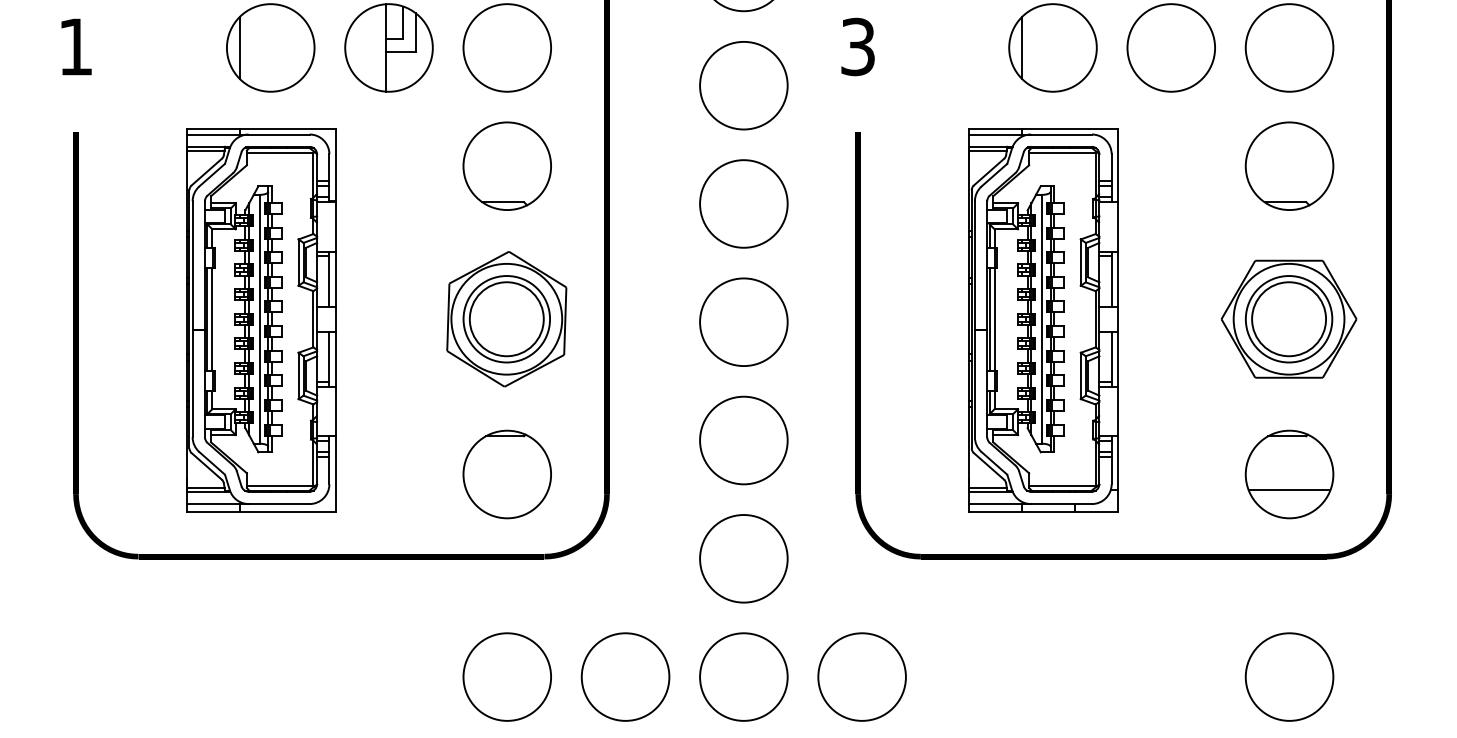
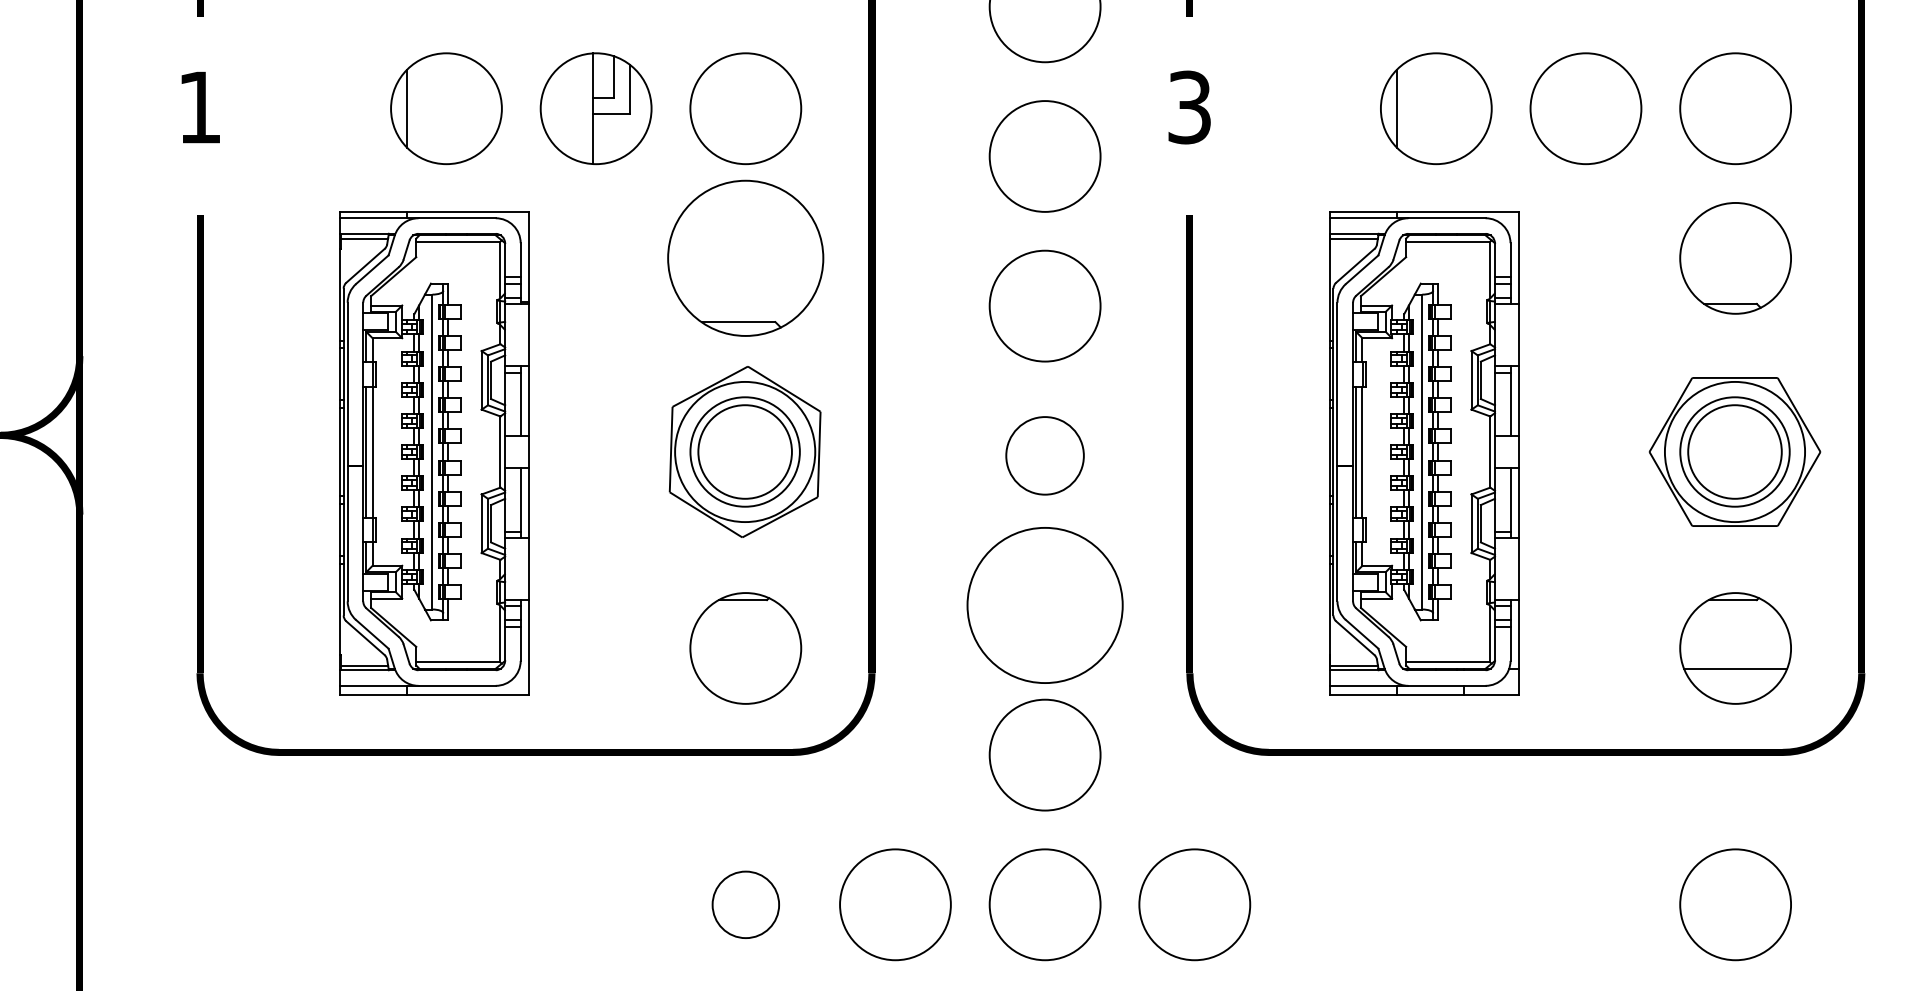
part: (507, 166) -> (745, 258), size x1.4
circle: (743, 322) -> (1044, 455), size x0.7
circle: (743, 440) -> (1044, 605), size x1.4
circle: (507, 676) -> (745, 904), size x0.6

